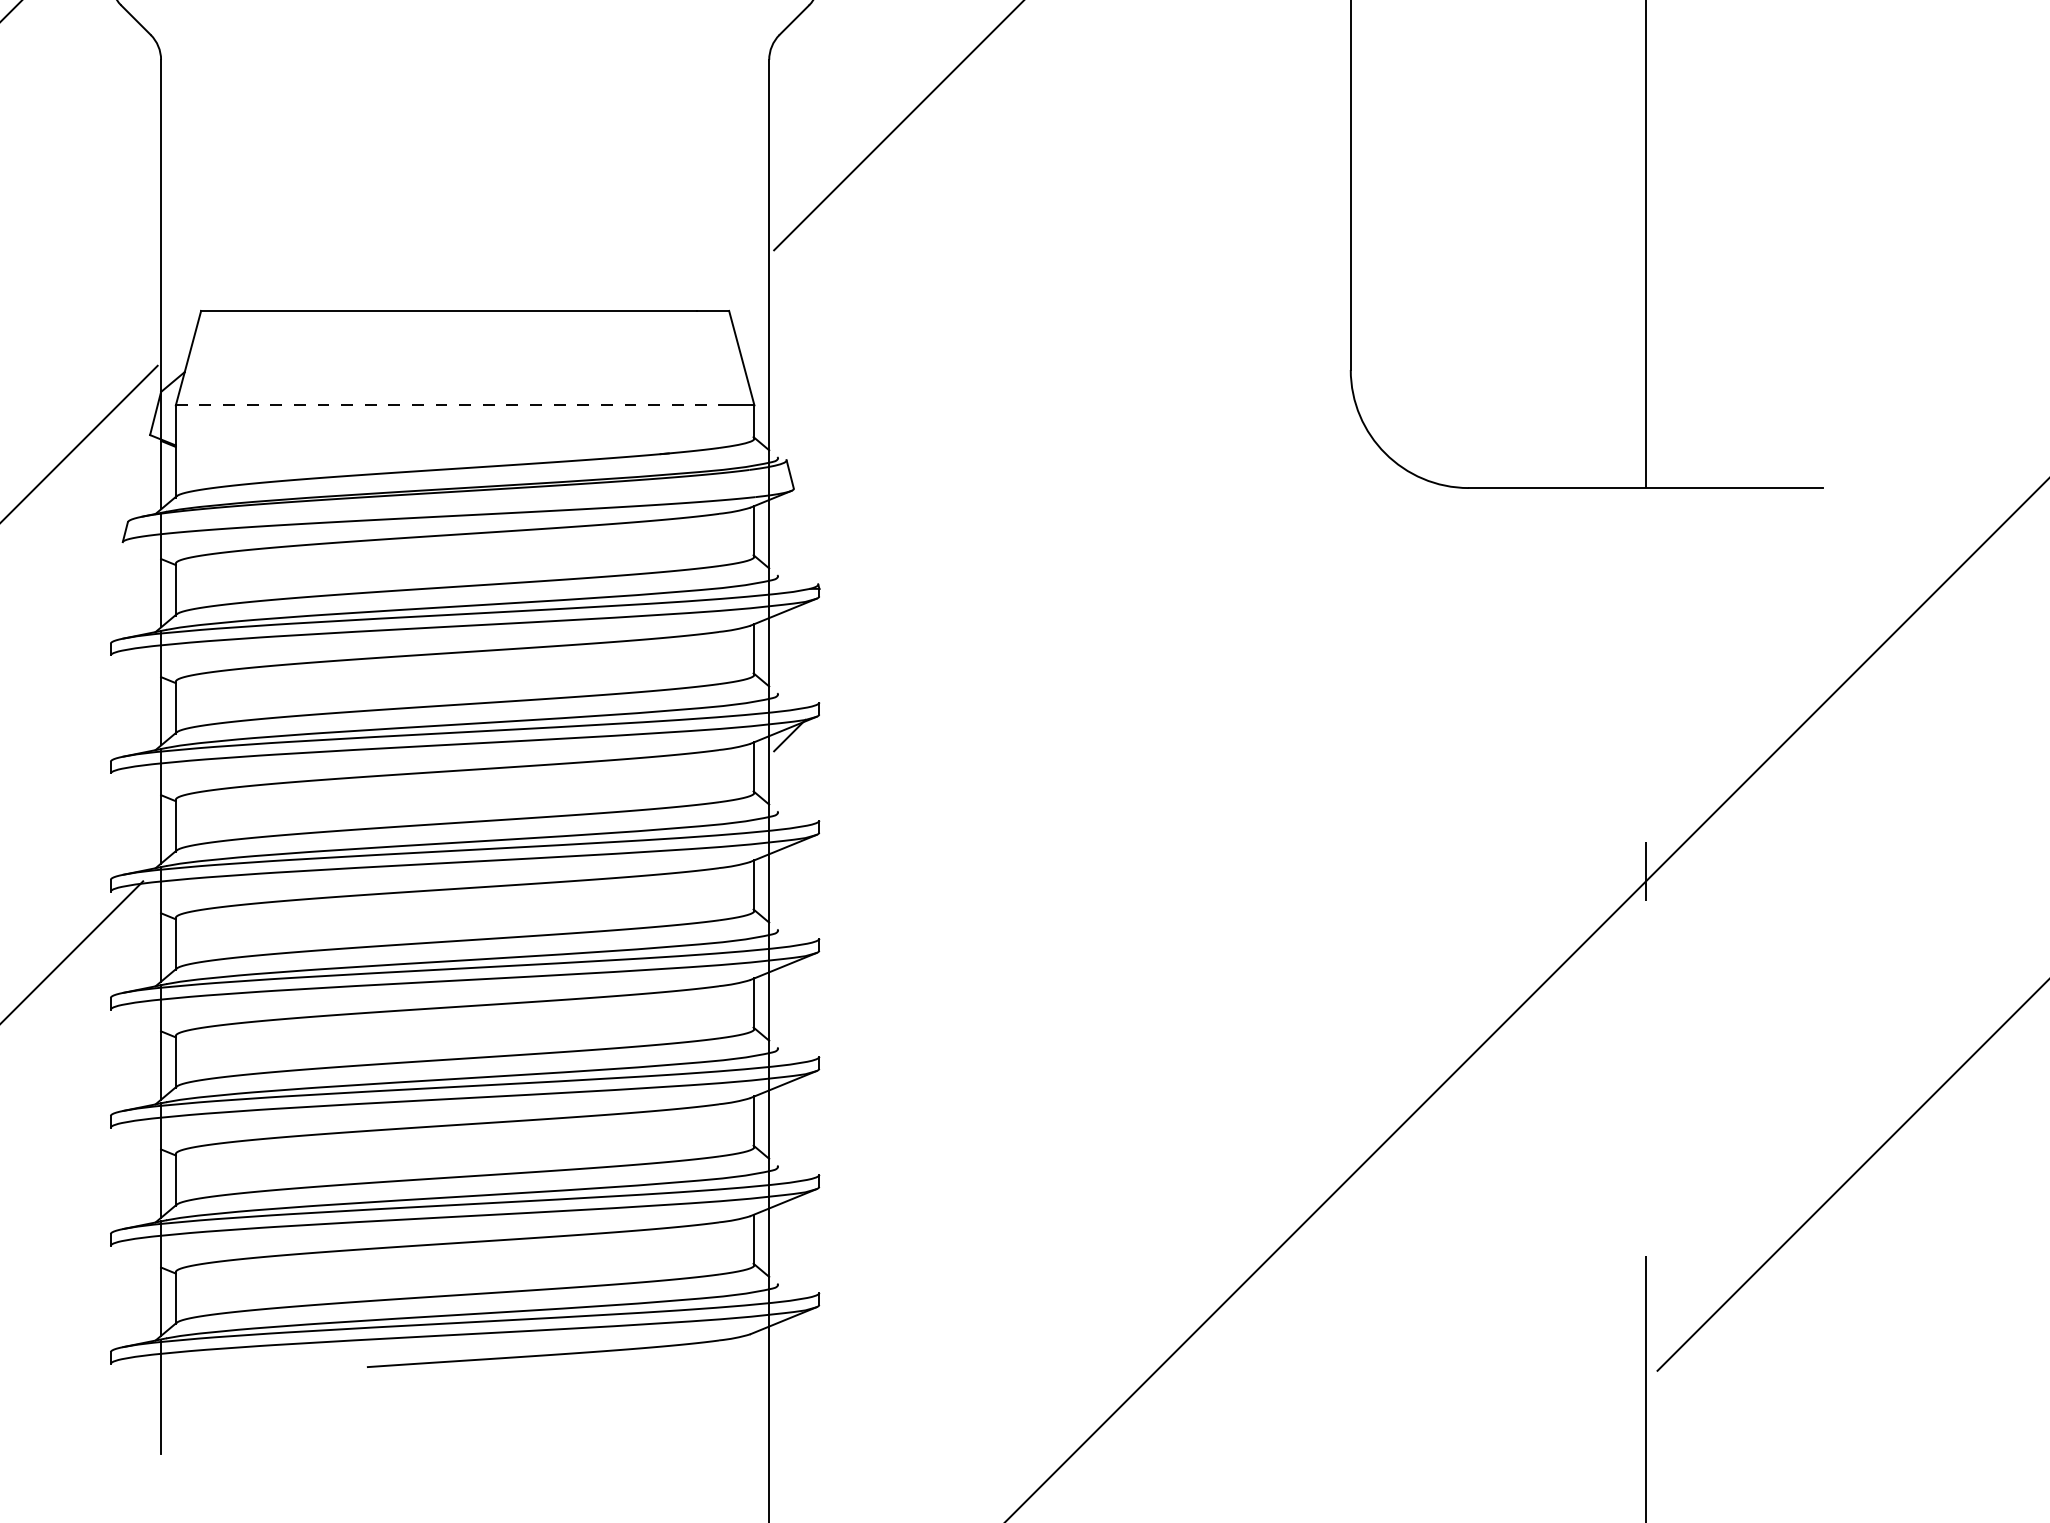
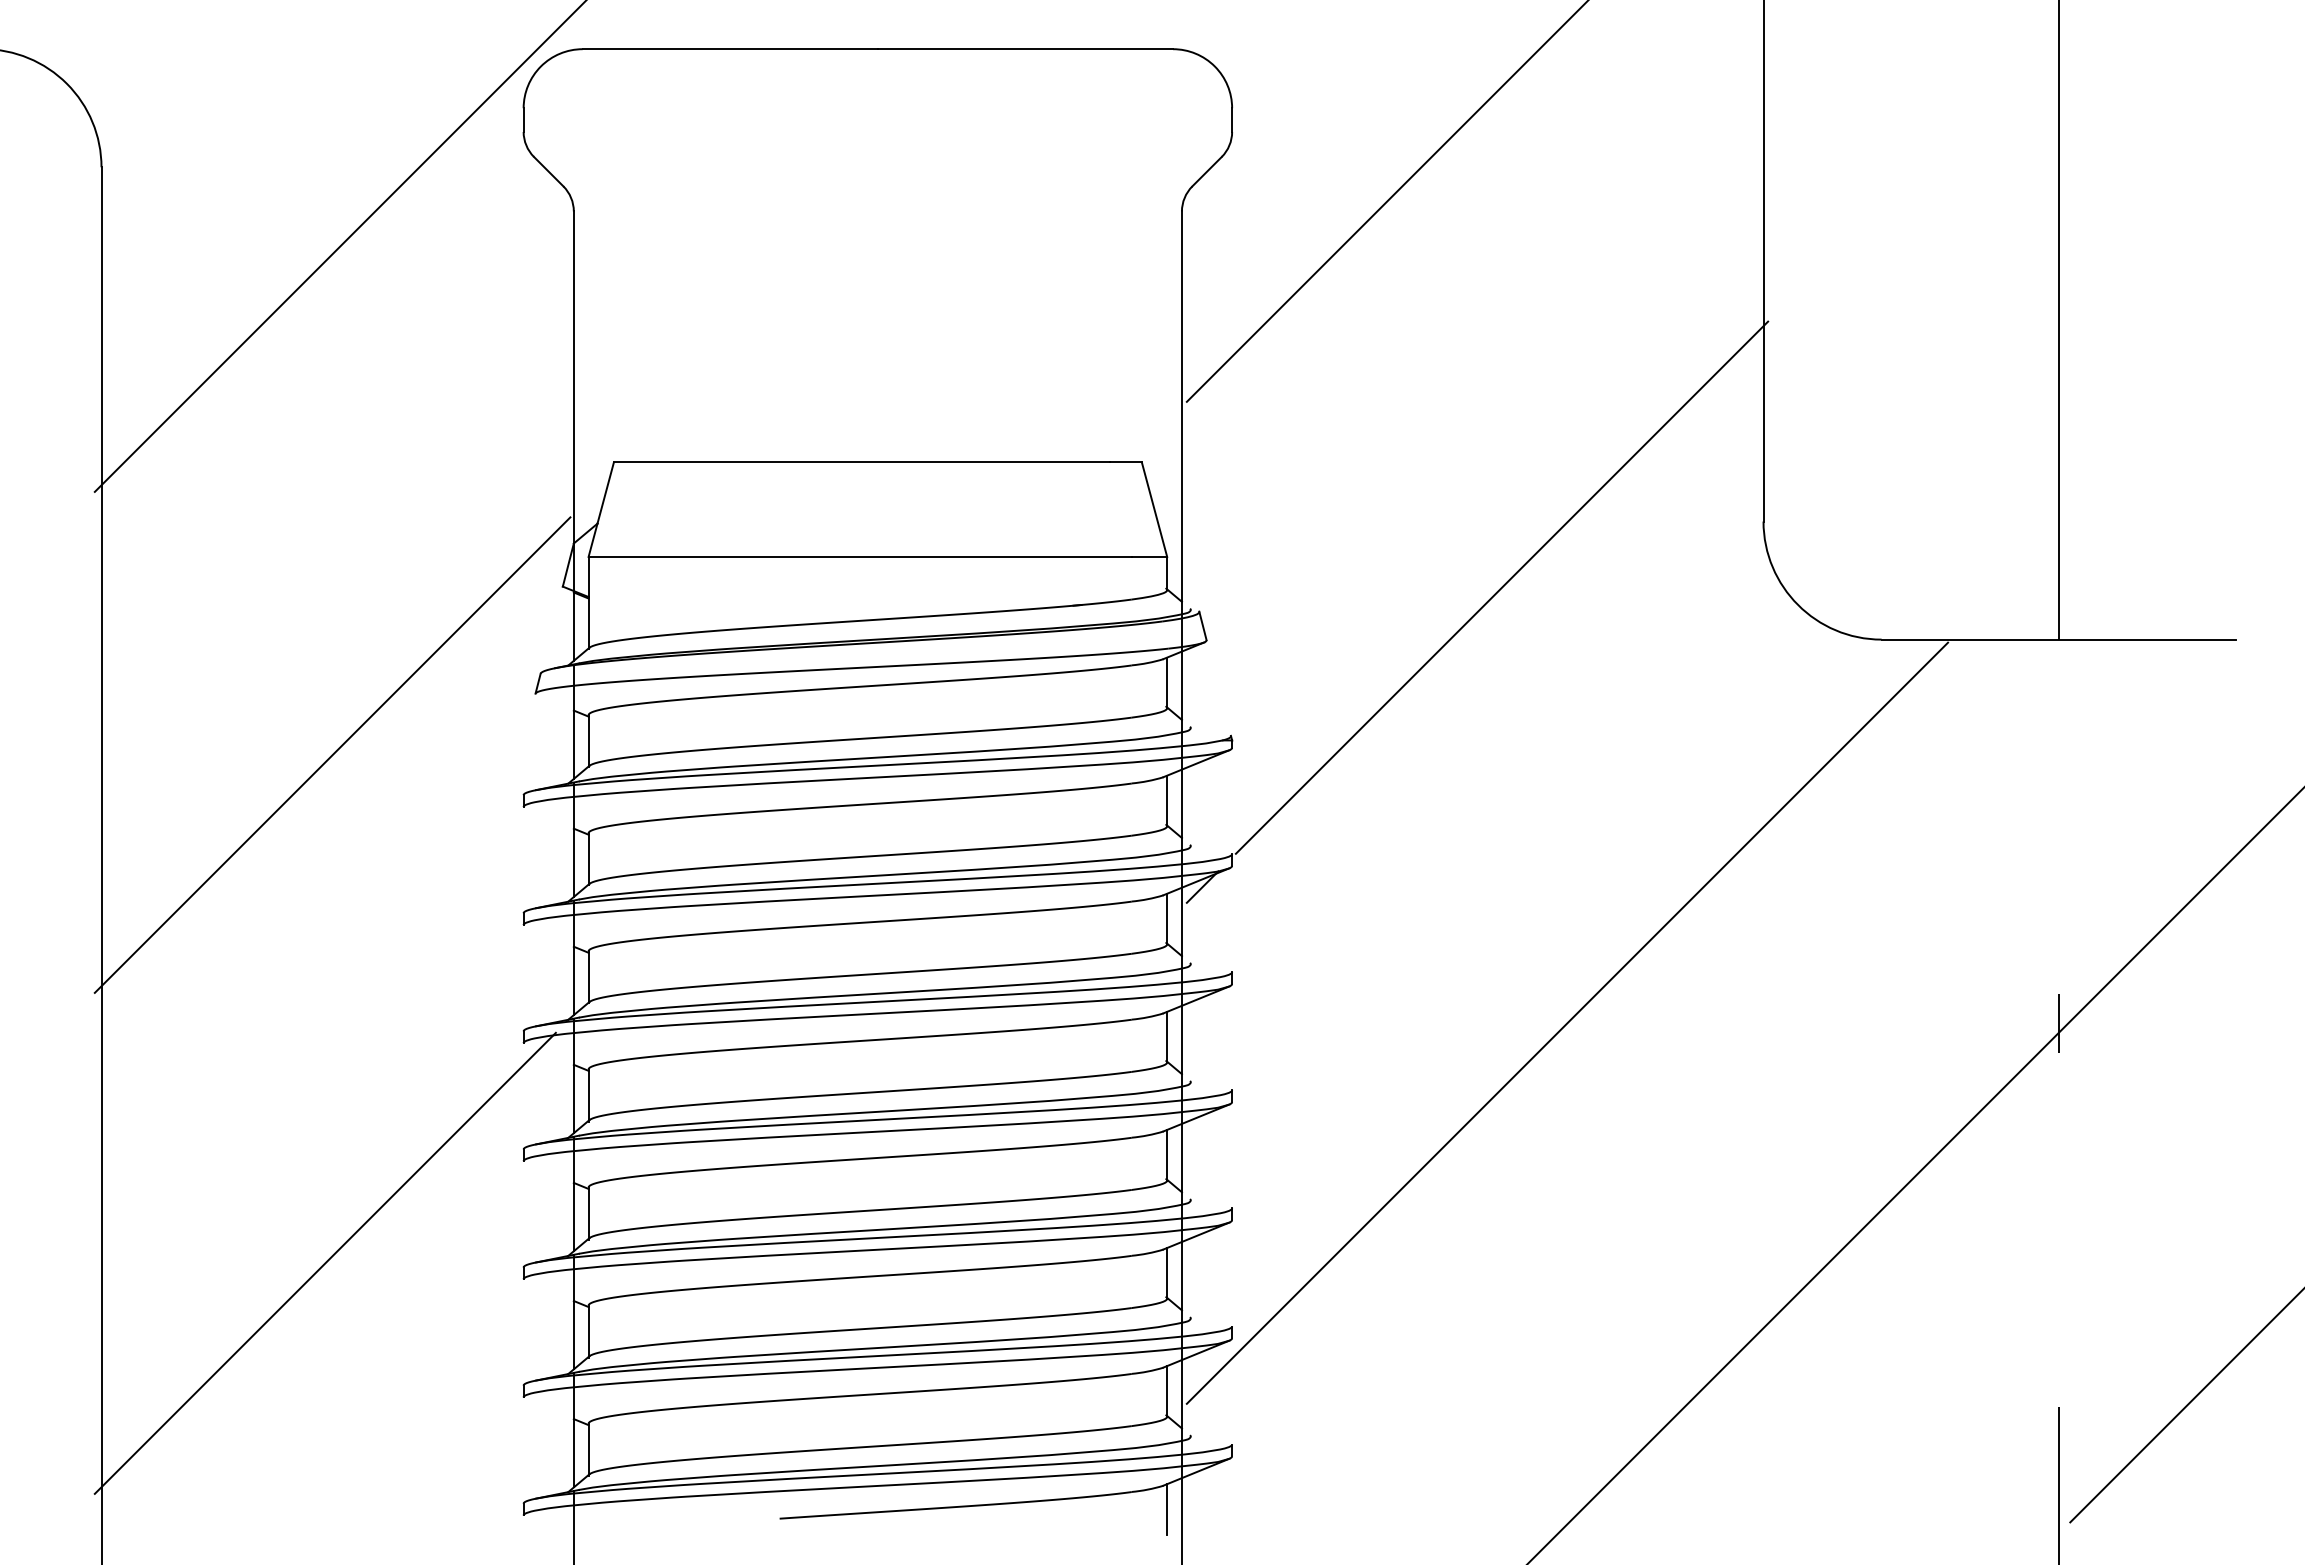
line: (447, 404) -> (860, 556), dashed -> solid
line: (1088, 435) -> (1501, 587), added
line: (1154, 870) -> (1567, 1022), added
line: (754, 1357) -> (1167, 1509), added

